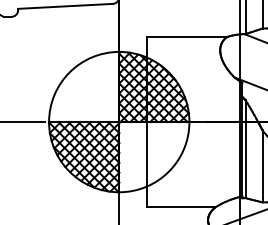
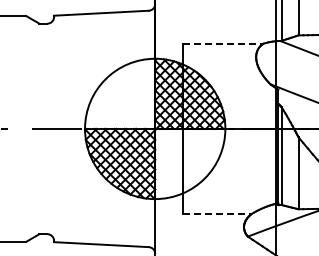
line: (187, 36) -> (223, 43), solid -> dashed
line: (181, 207) -> (217, 214), solid -> dashed

